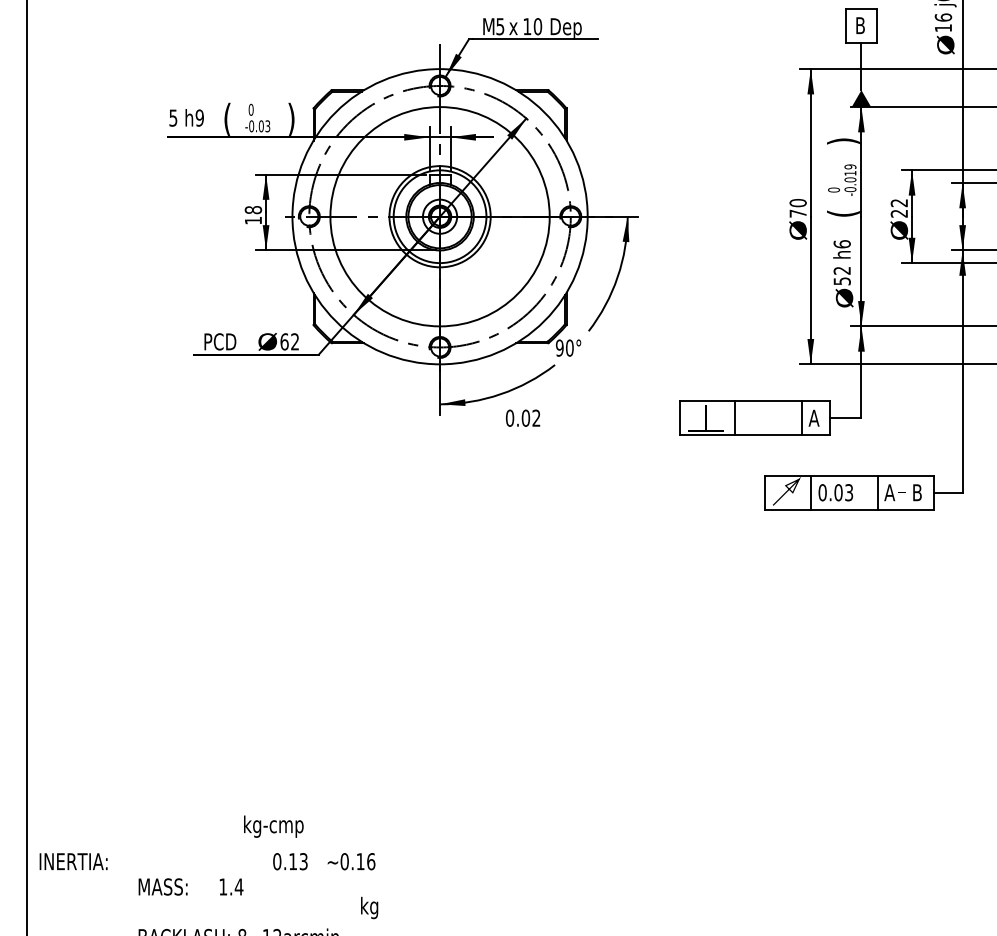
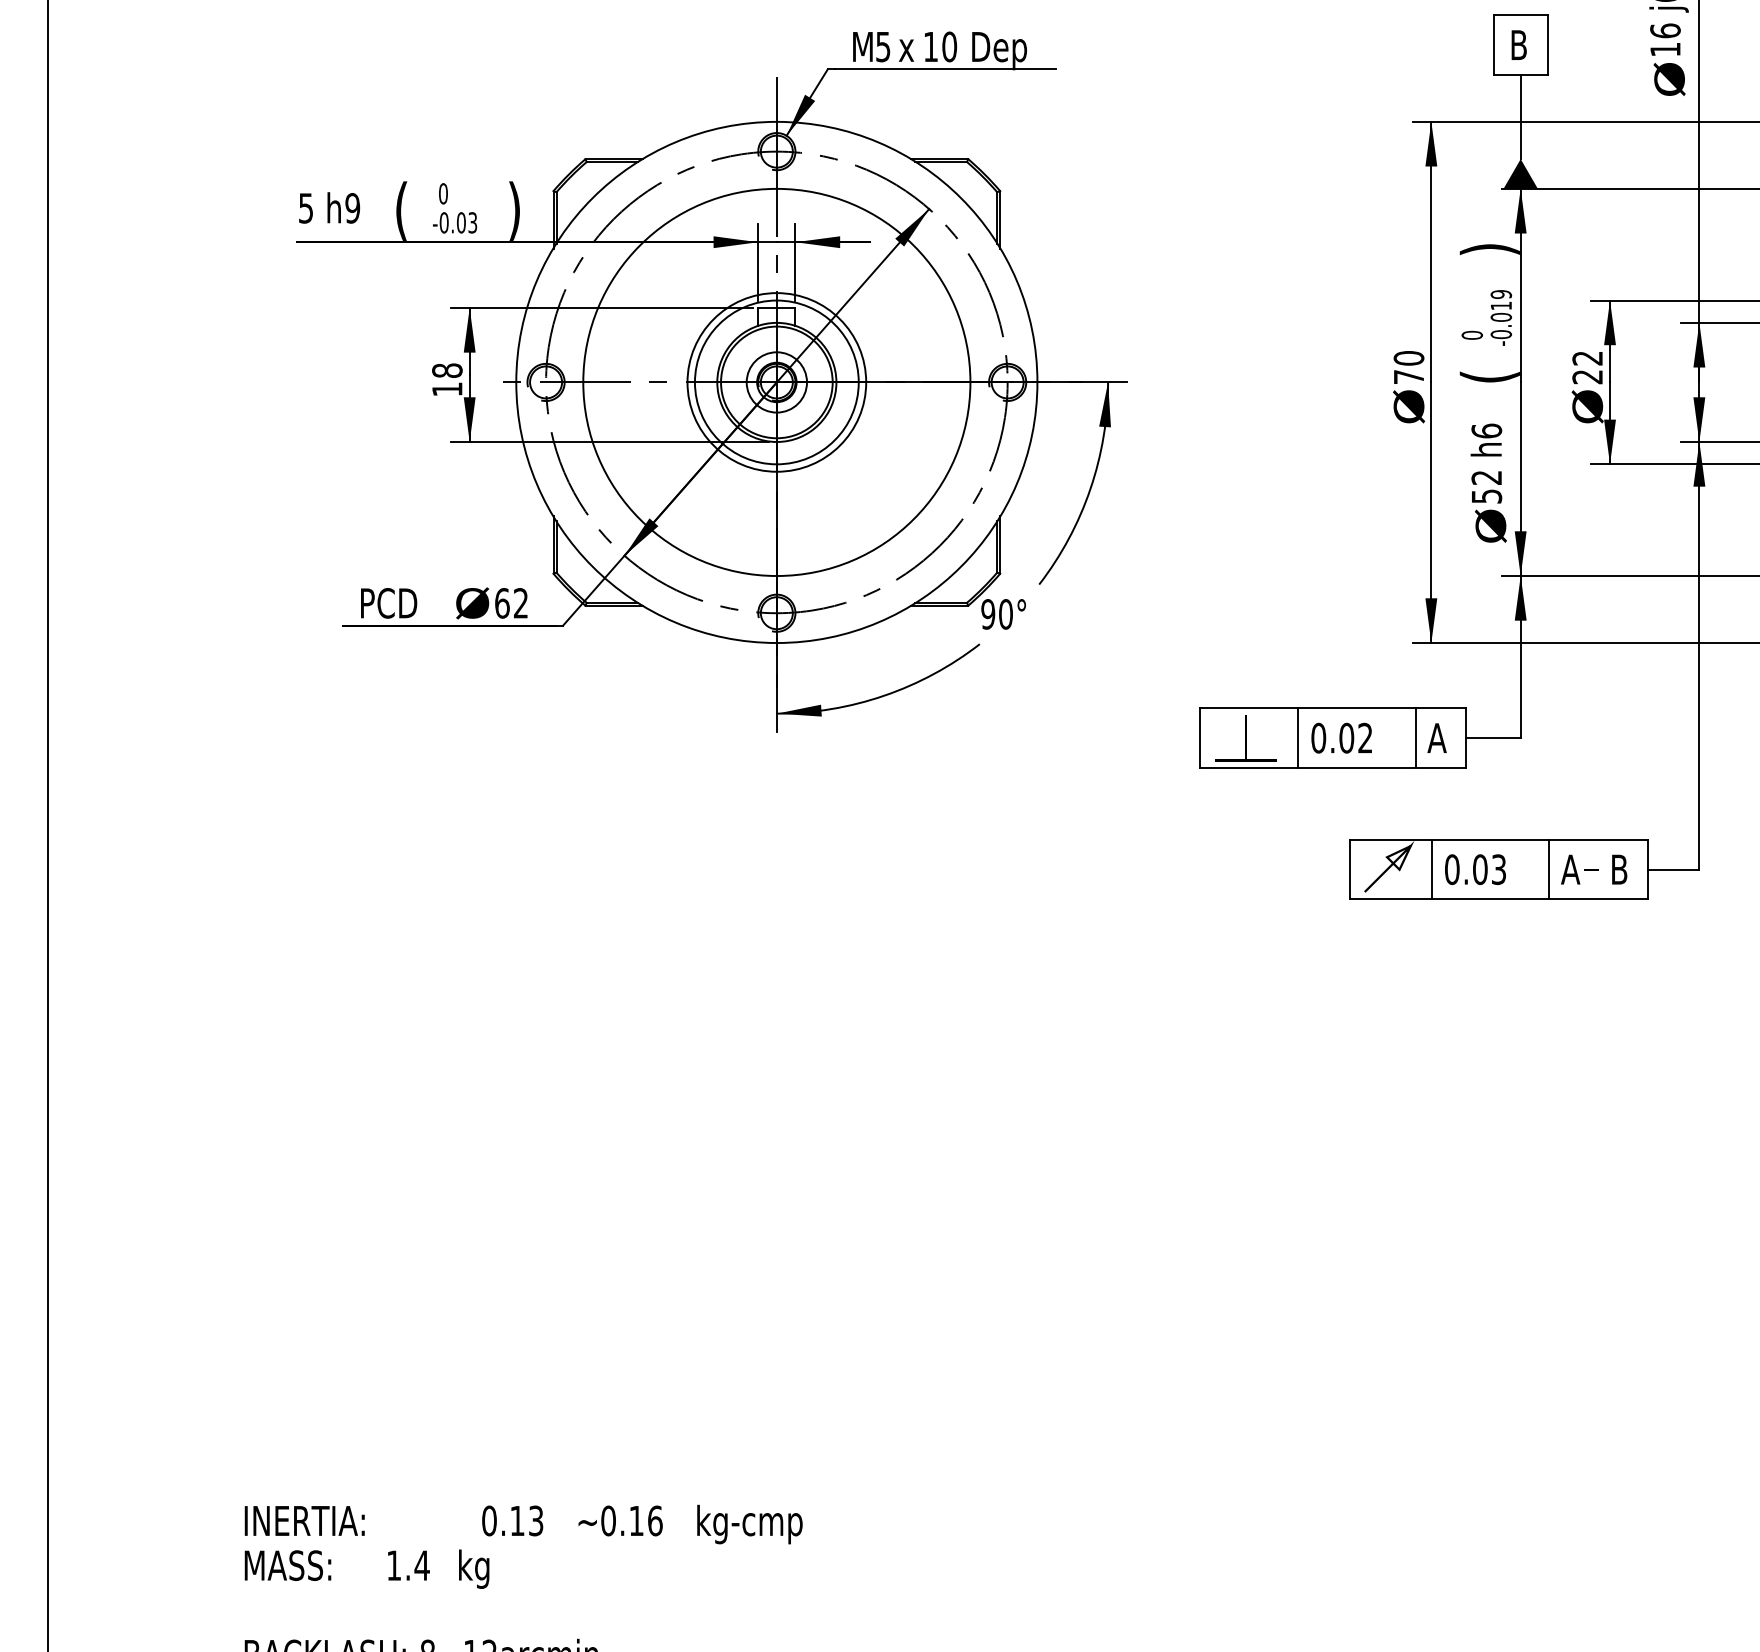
text: (523, 417) -> (1342, 736), moved
text: (273, 826) -> (749, 1524), moved
text: (73, 861) -> (304, 1520), moved
text: (369, 907) -> (473, 1568), moved

